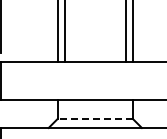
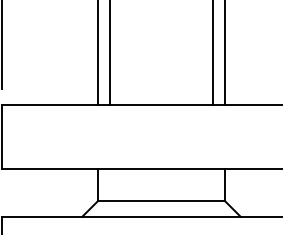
line: (95, 118) -> (161, 200), dashed -> solid

